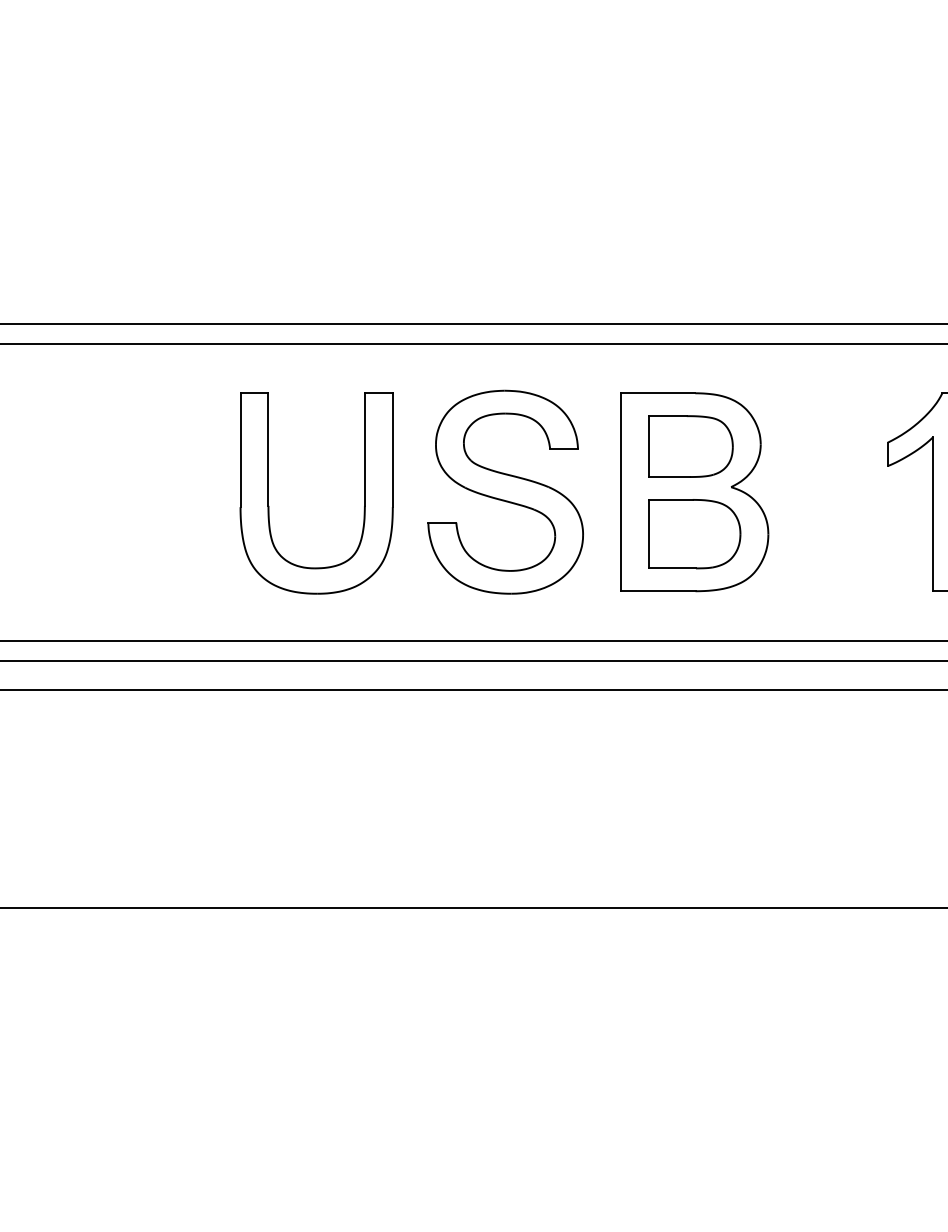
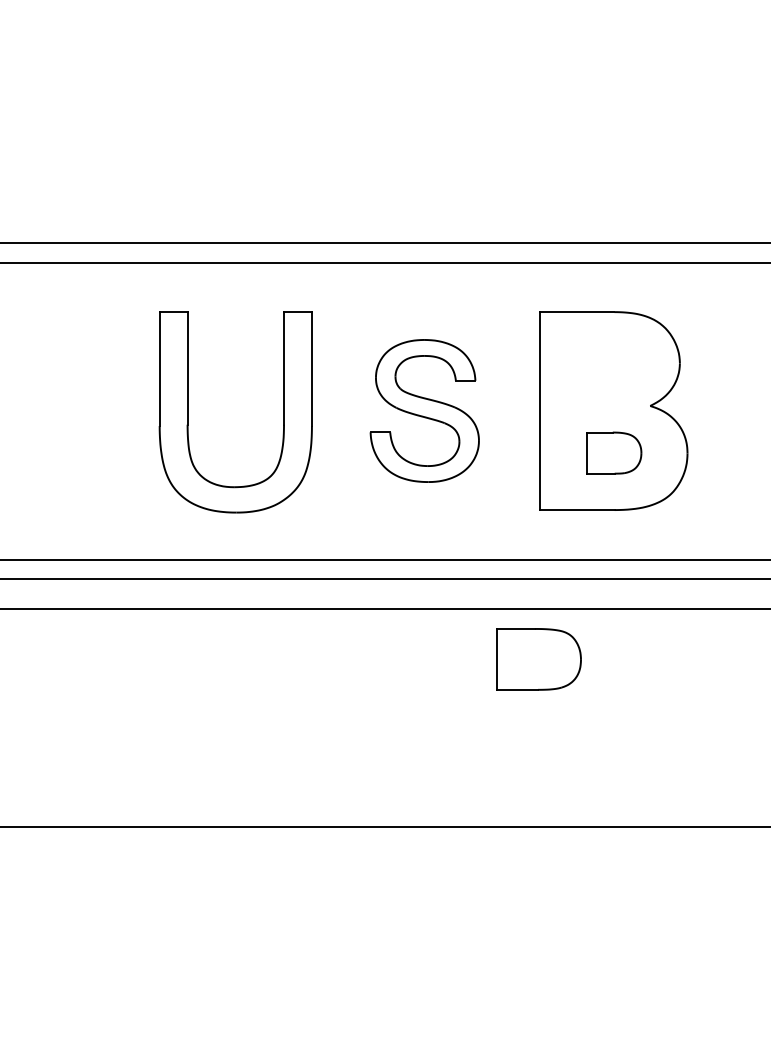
part: (690, 446) -> (538, 659), moved
part: (505, 491) -> (424, 410), size x0.7
part: (694, 534) -> (613, 453), size x0.6

